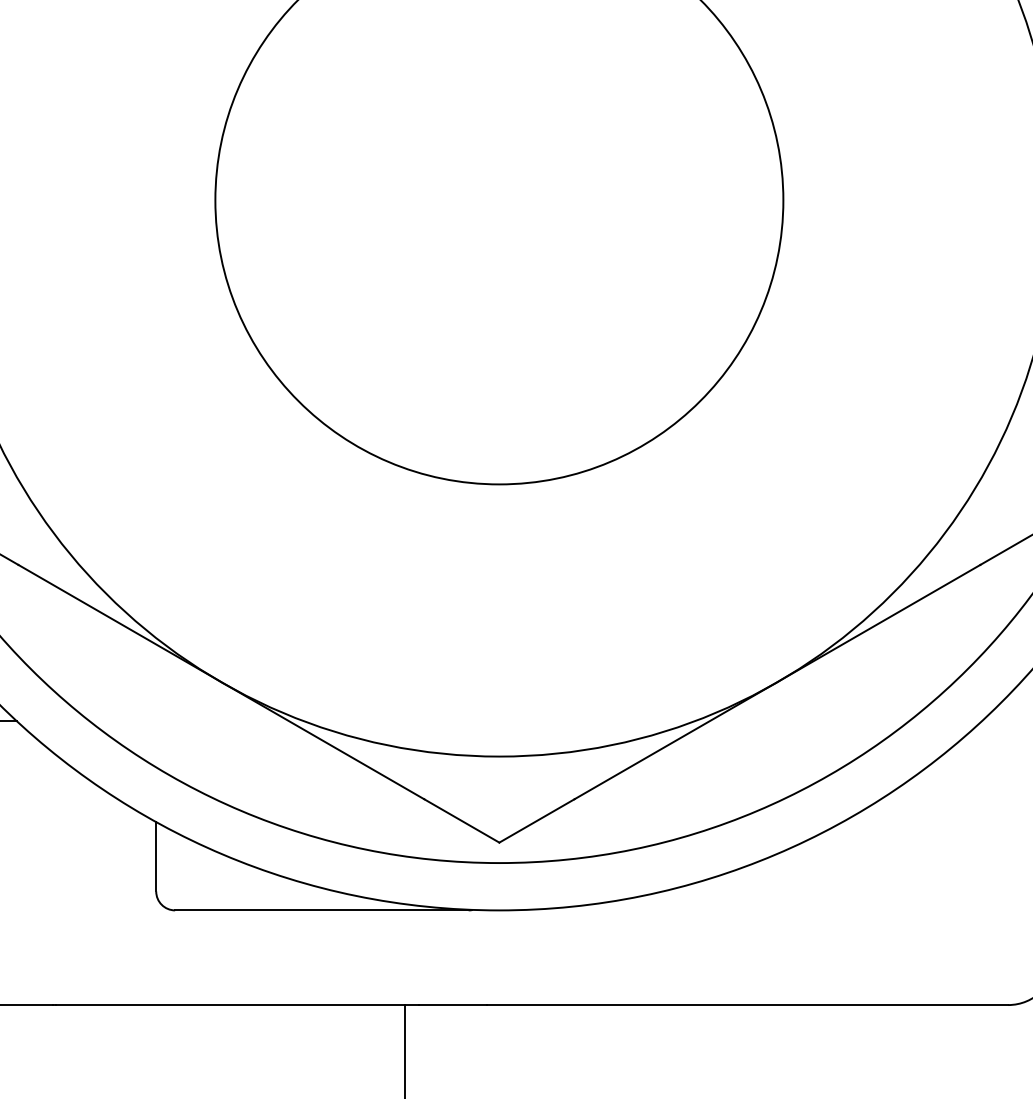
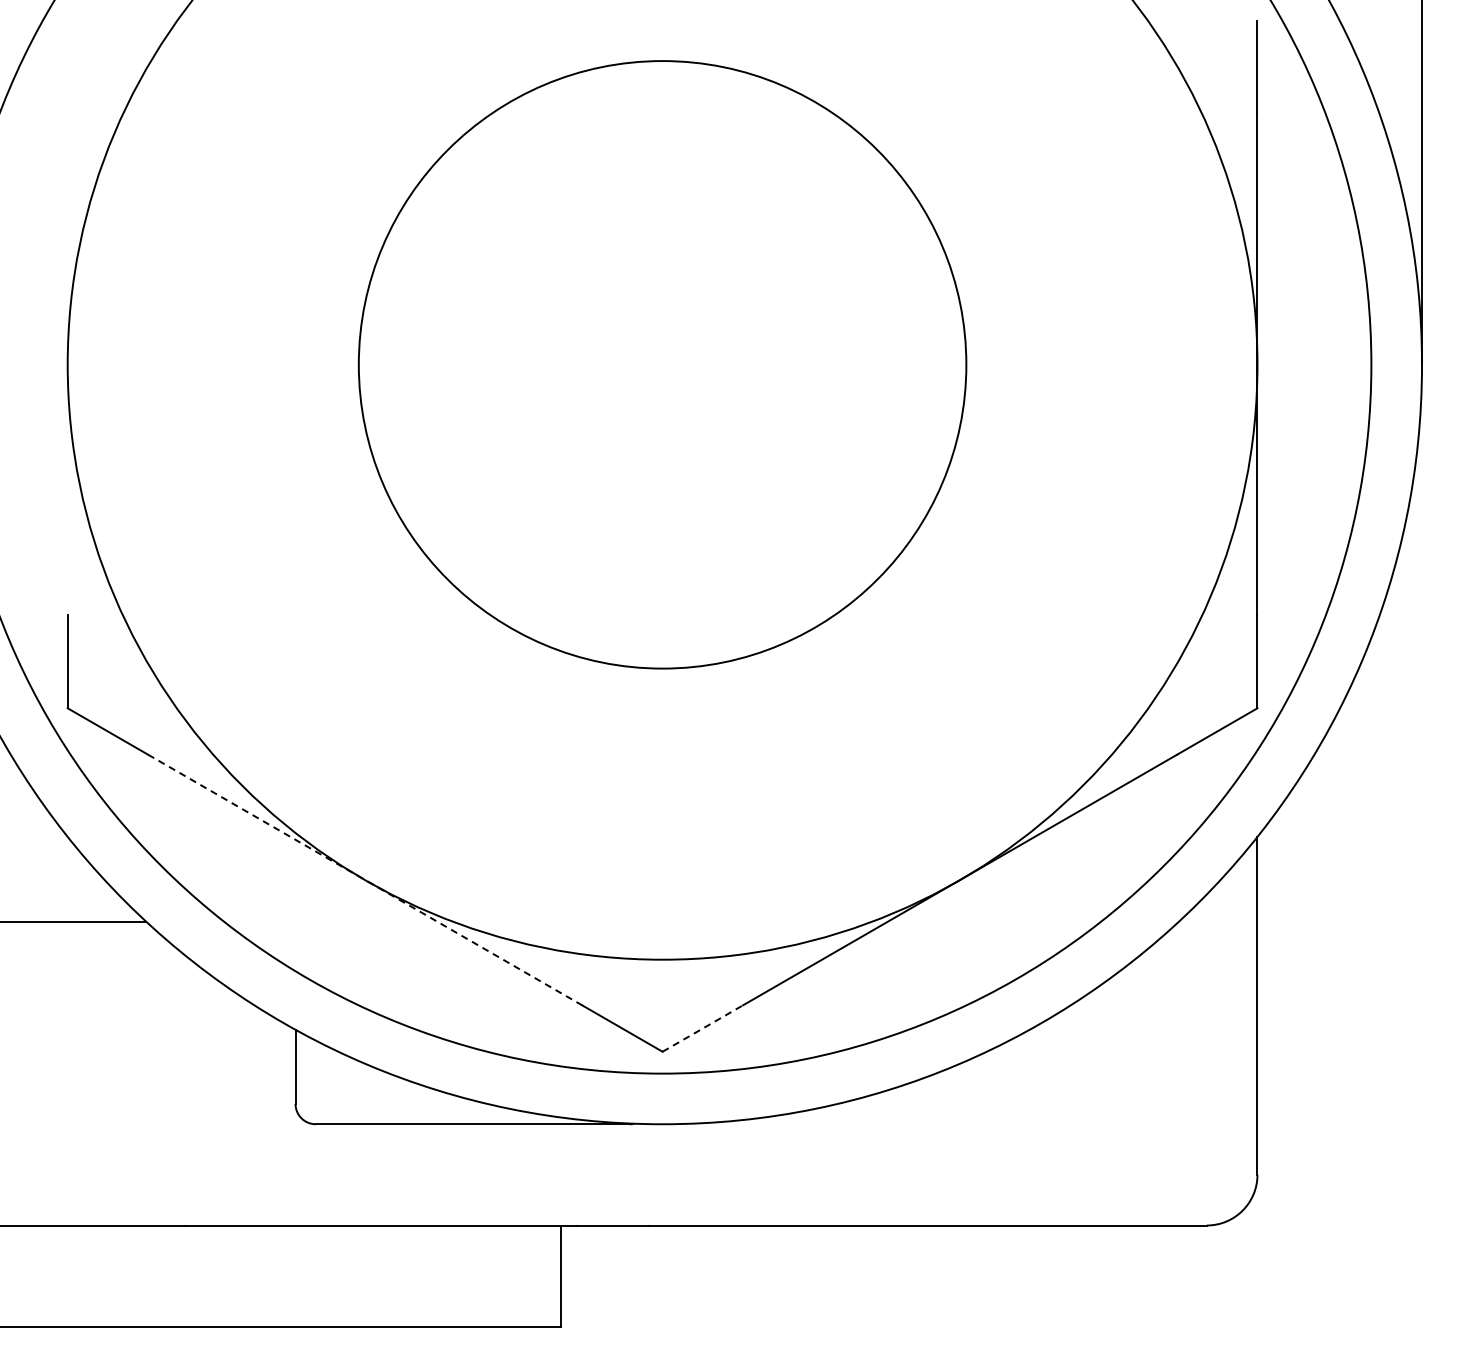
line: (221, 682) -> (365, 880), solid -> dashed
line: (537, 820) -> (703, 1028), solid -> dashed

